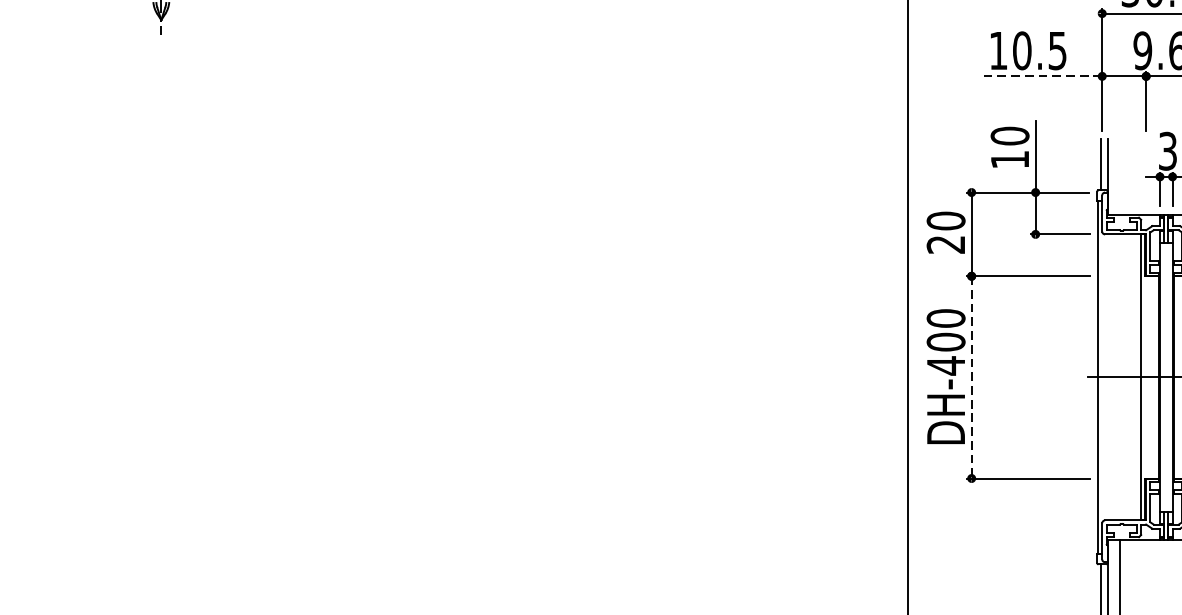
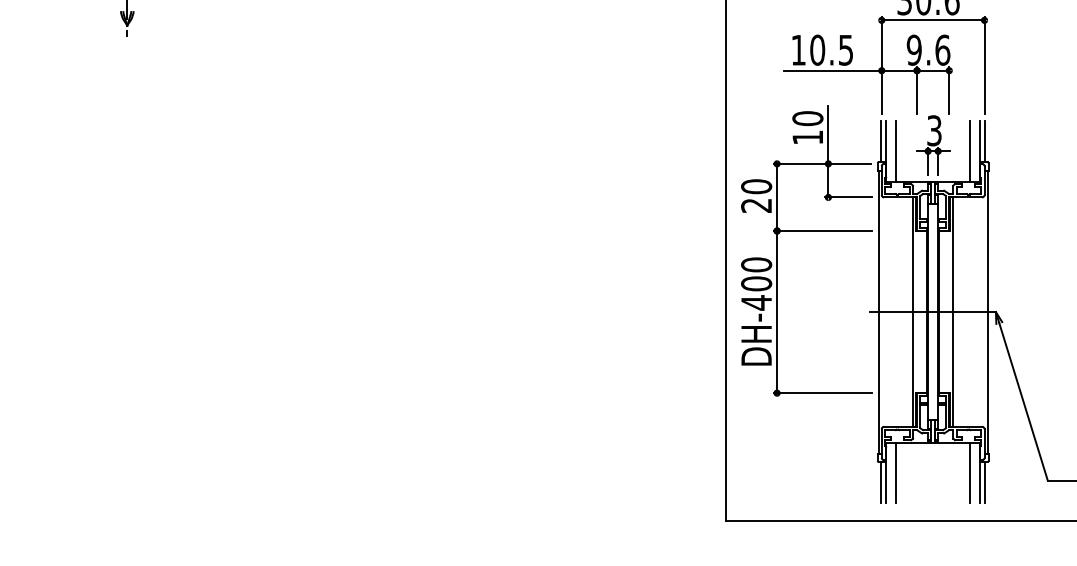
line: (1040, 76) -> (832, 70), dashed -> solid
line: (1120, 177) -> (896, 151), added
line: (972, 377) -> (777, 312), dashed -> solid

